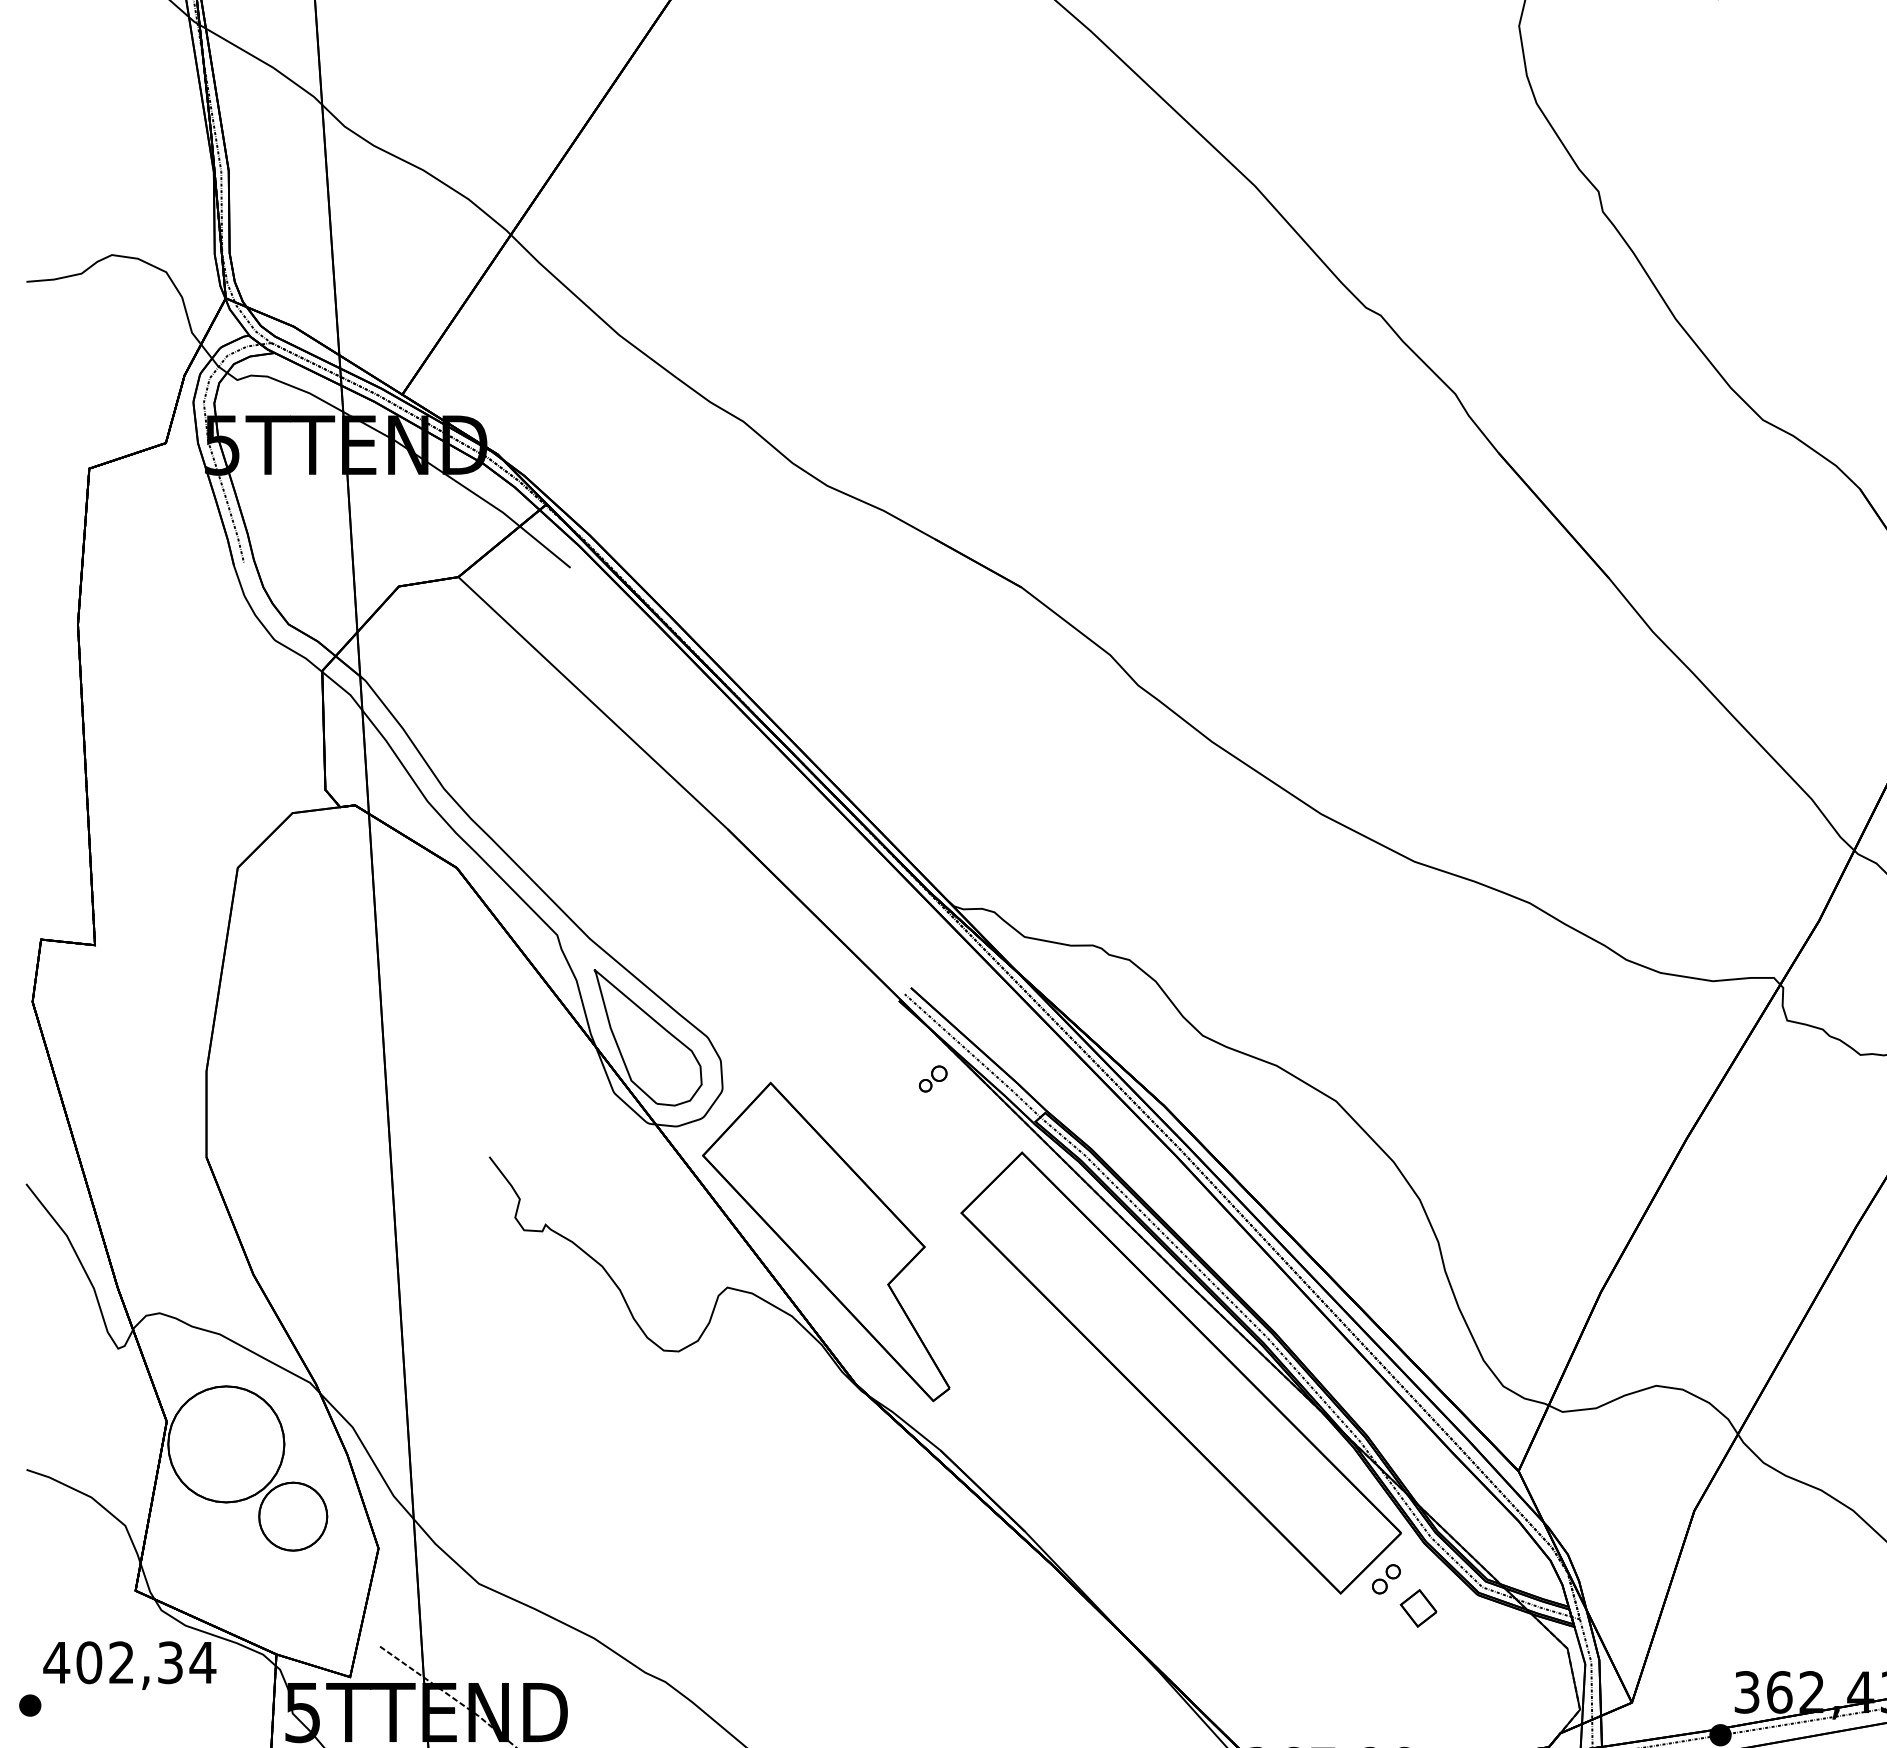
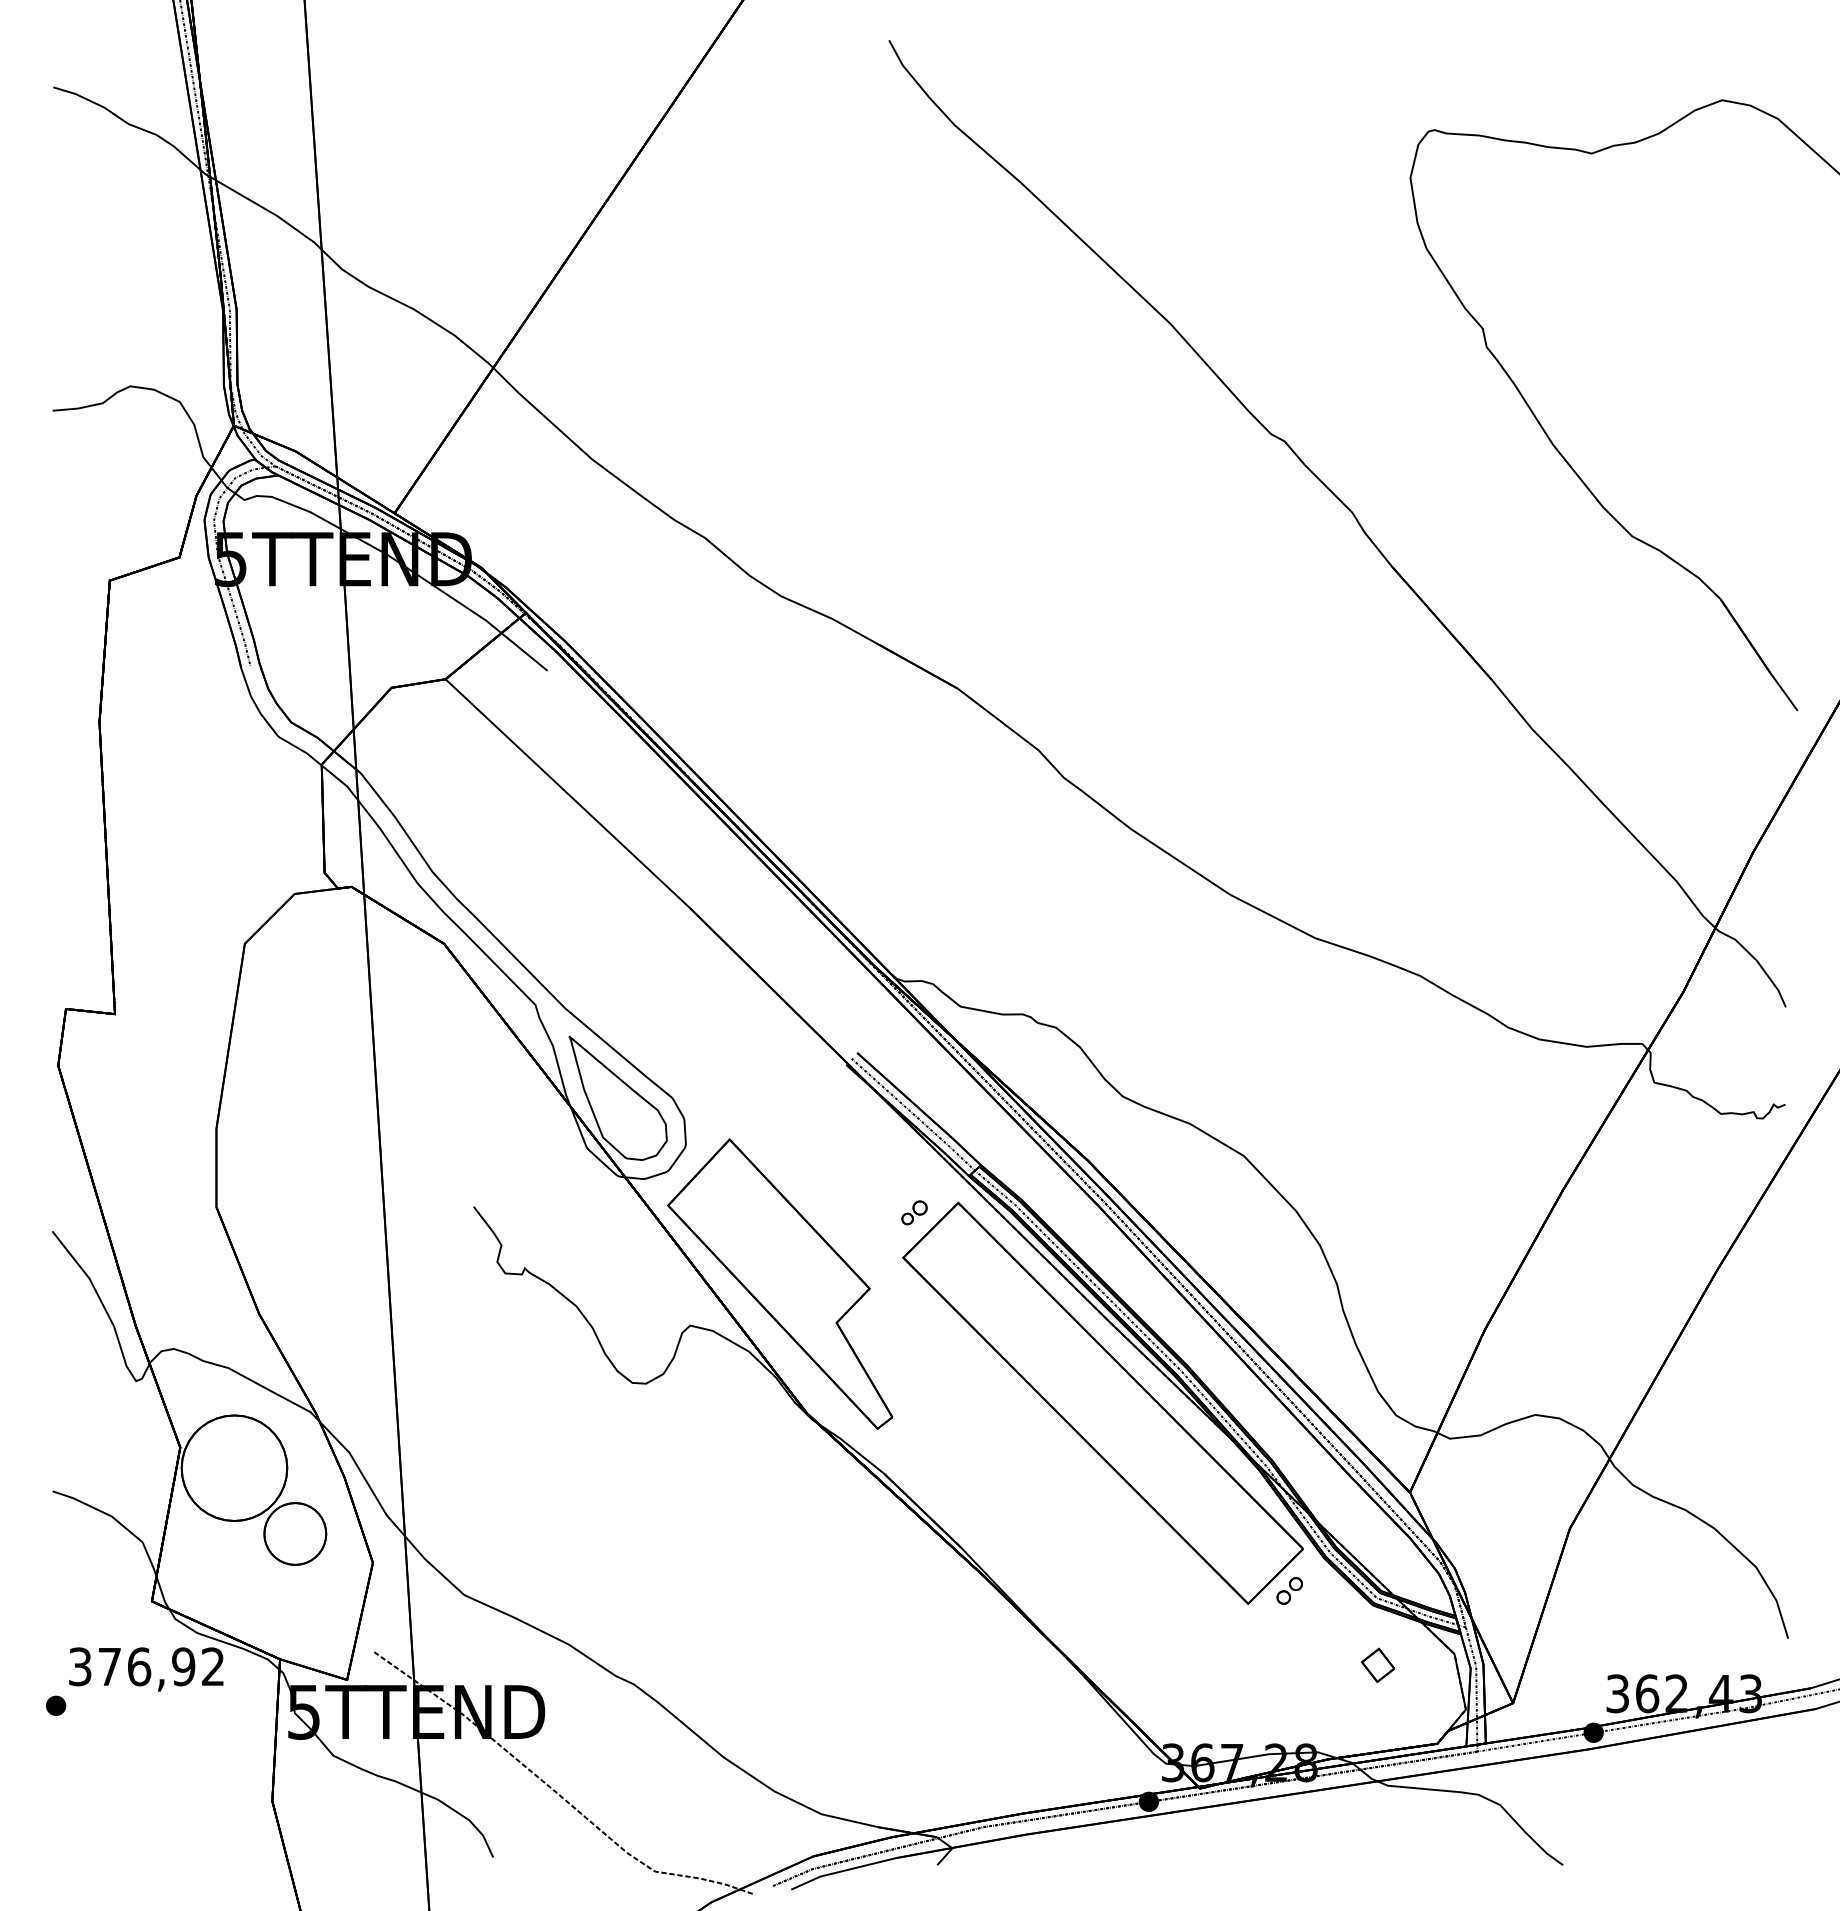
part: (933, 1078) -> (914, 1212), moved
part: (1418, 1608) -> (1377, 1665), moved
text: (129, 1662) -> (146, 1666), 402,34 -> 376,92

